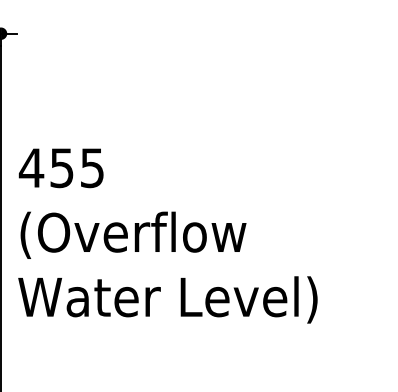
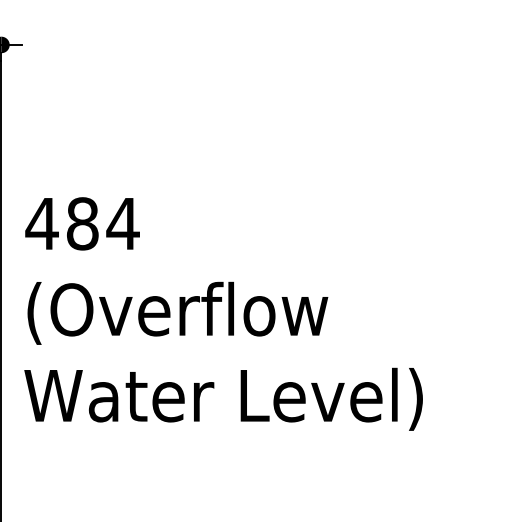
text: (77, 168) -> (103, 224), 455 -> 484

